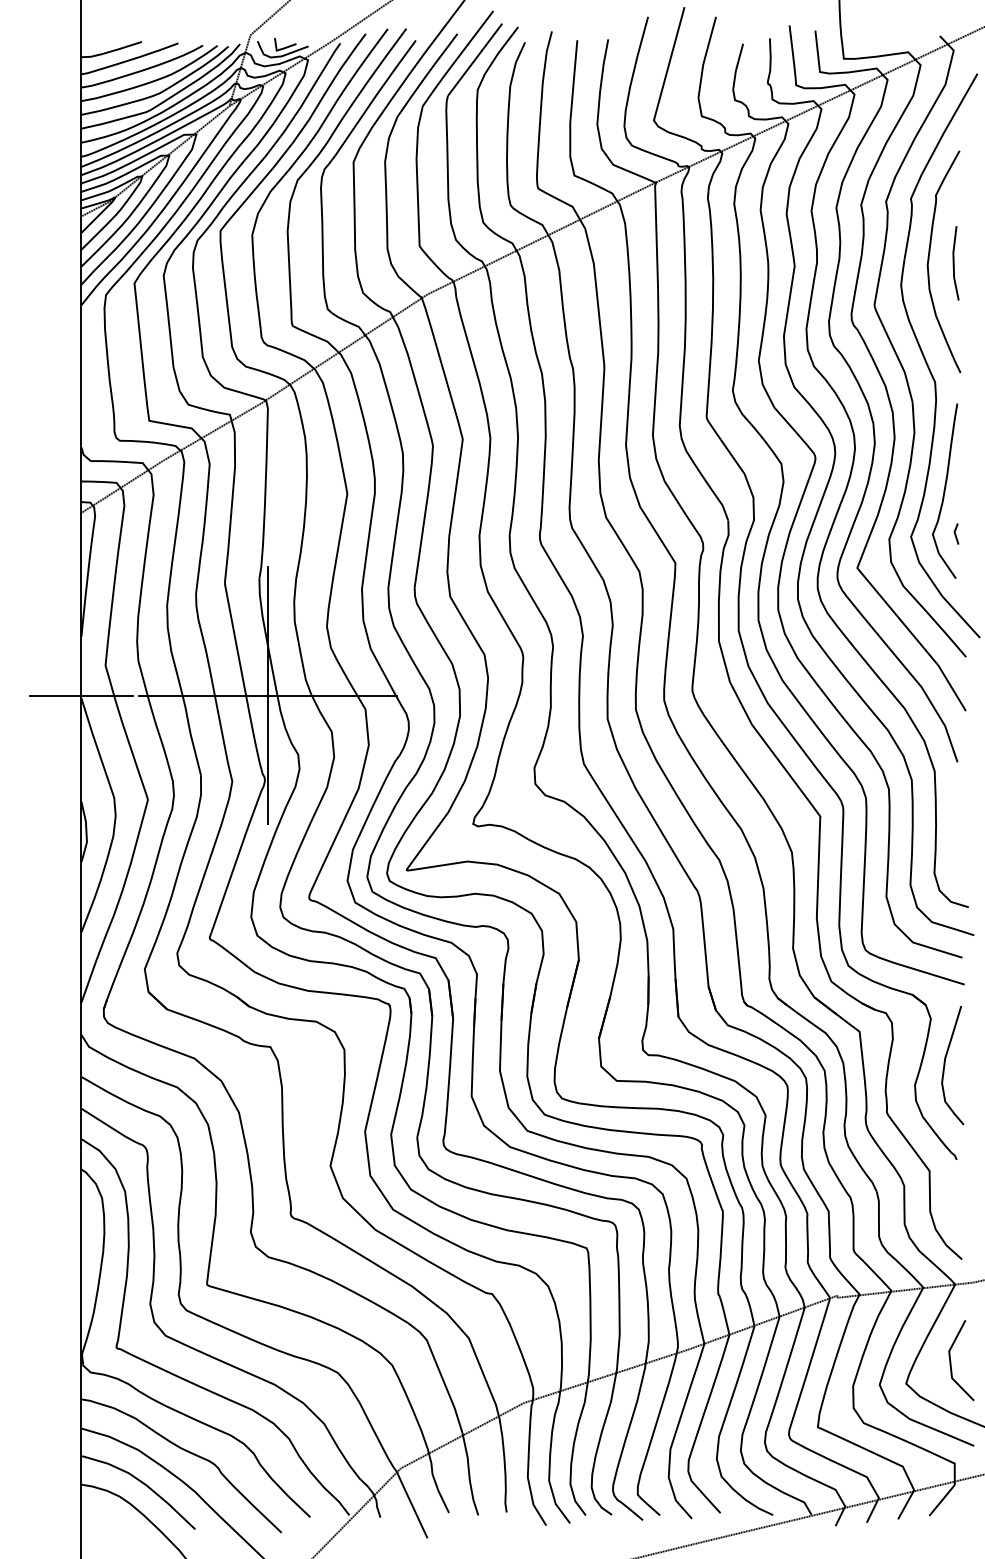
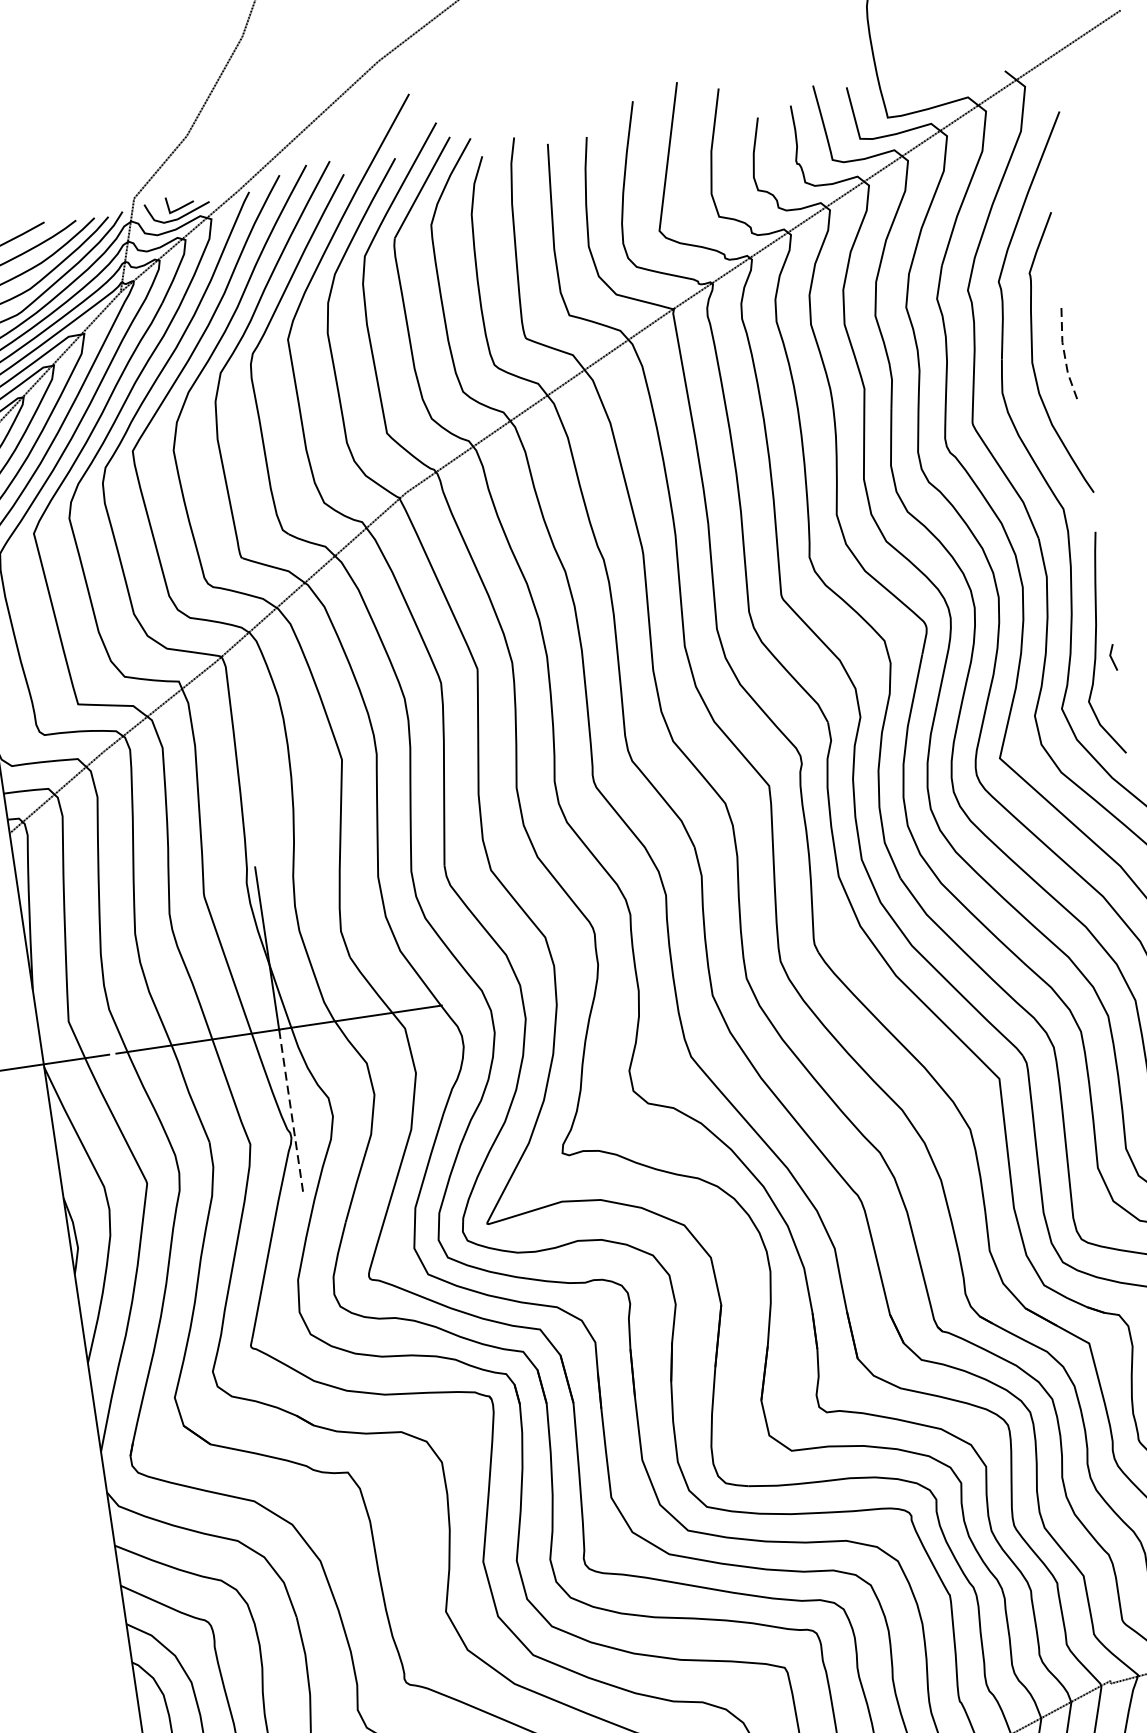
line: (953, 263) -> (1064, 355), solid -> dashed
line: (955, 533) -> (1111, 657), moved
line: (267, 759) -> (290, 1110), solid -> dashed

